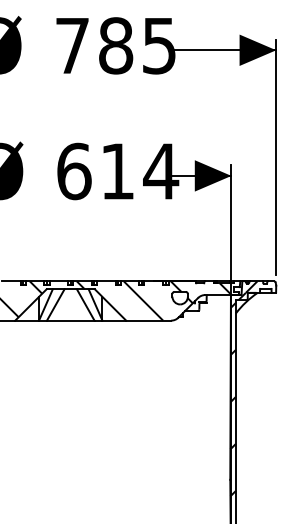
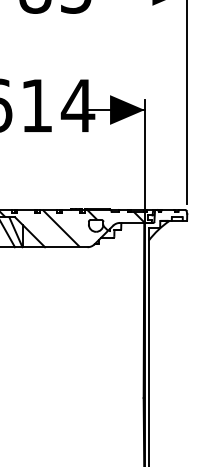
hatch: (243, 388) -> (156, 311), removed

